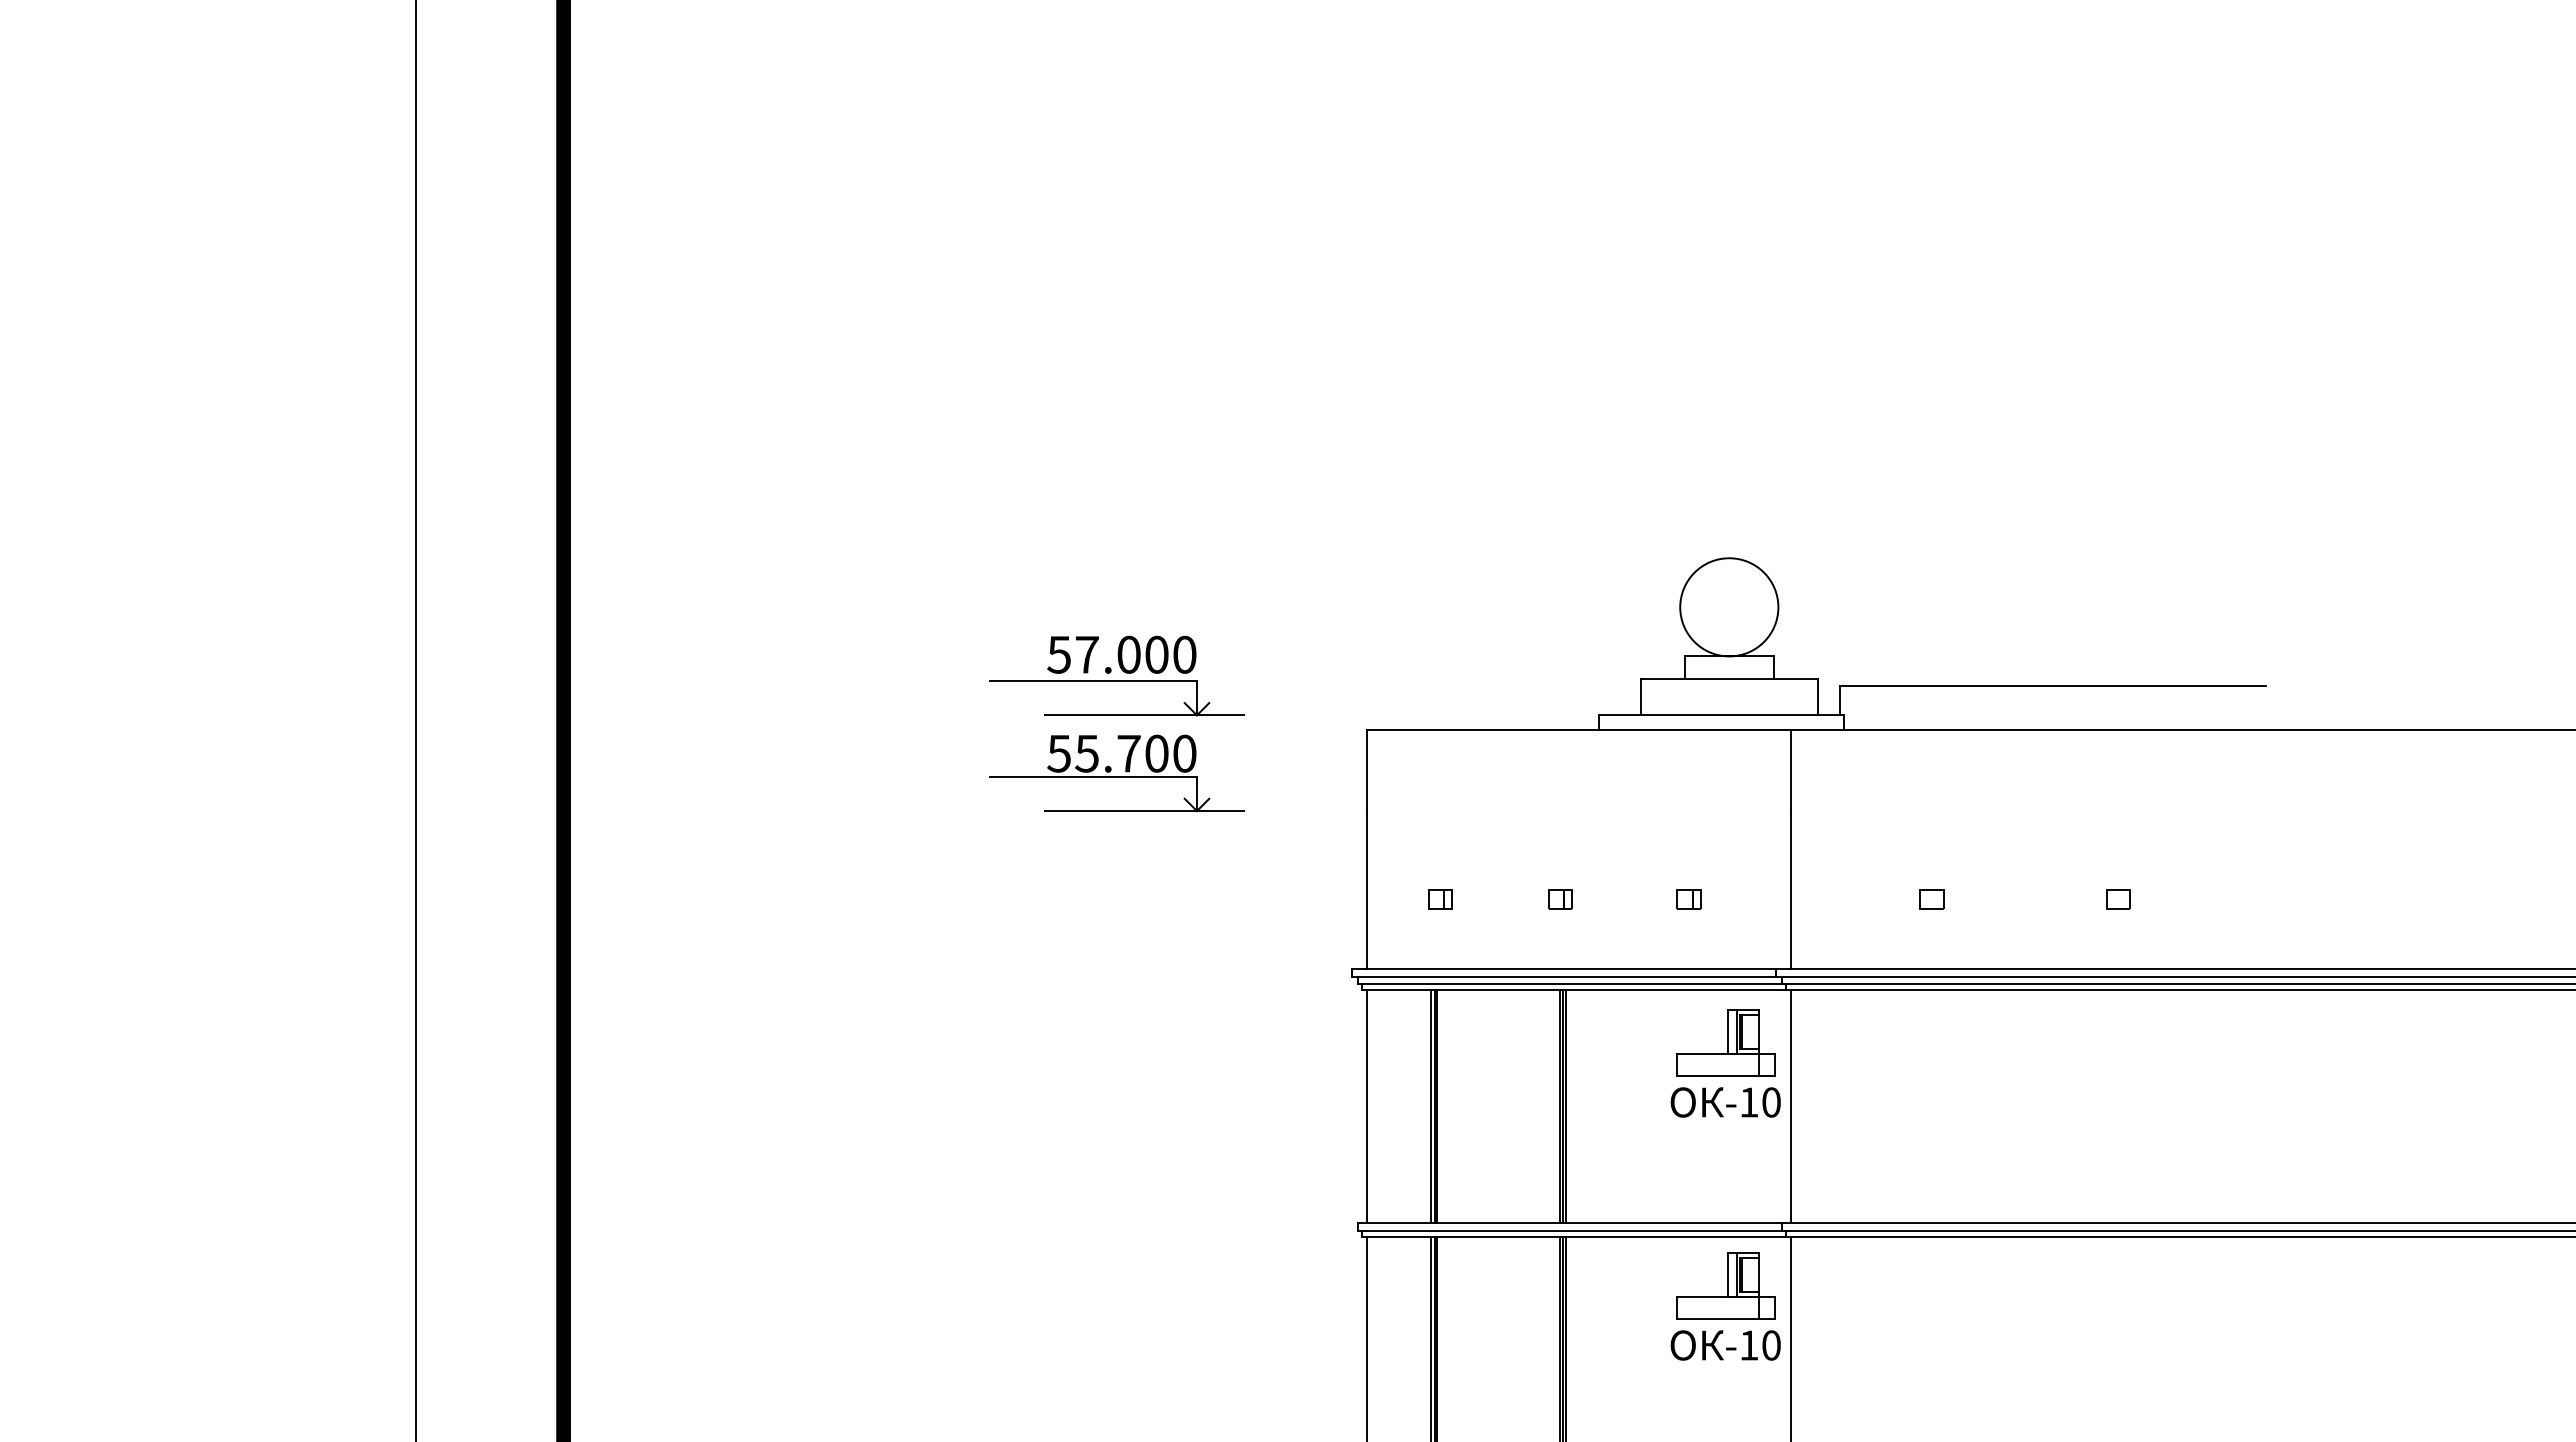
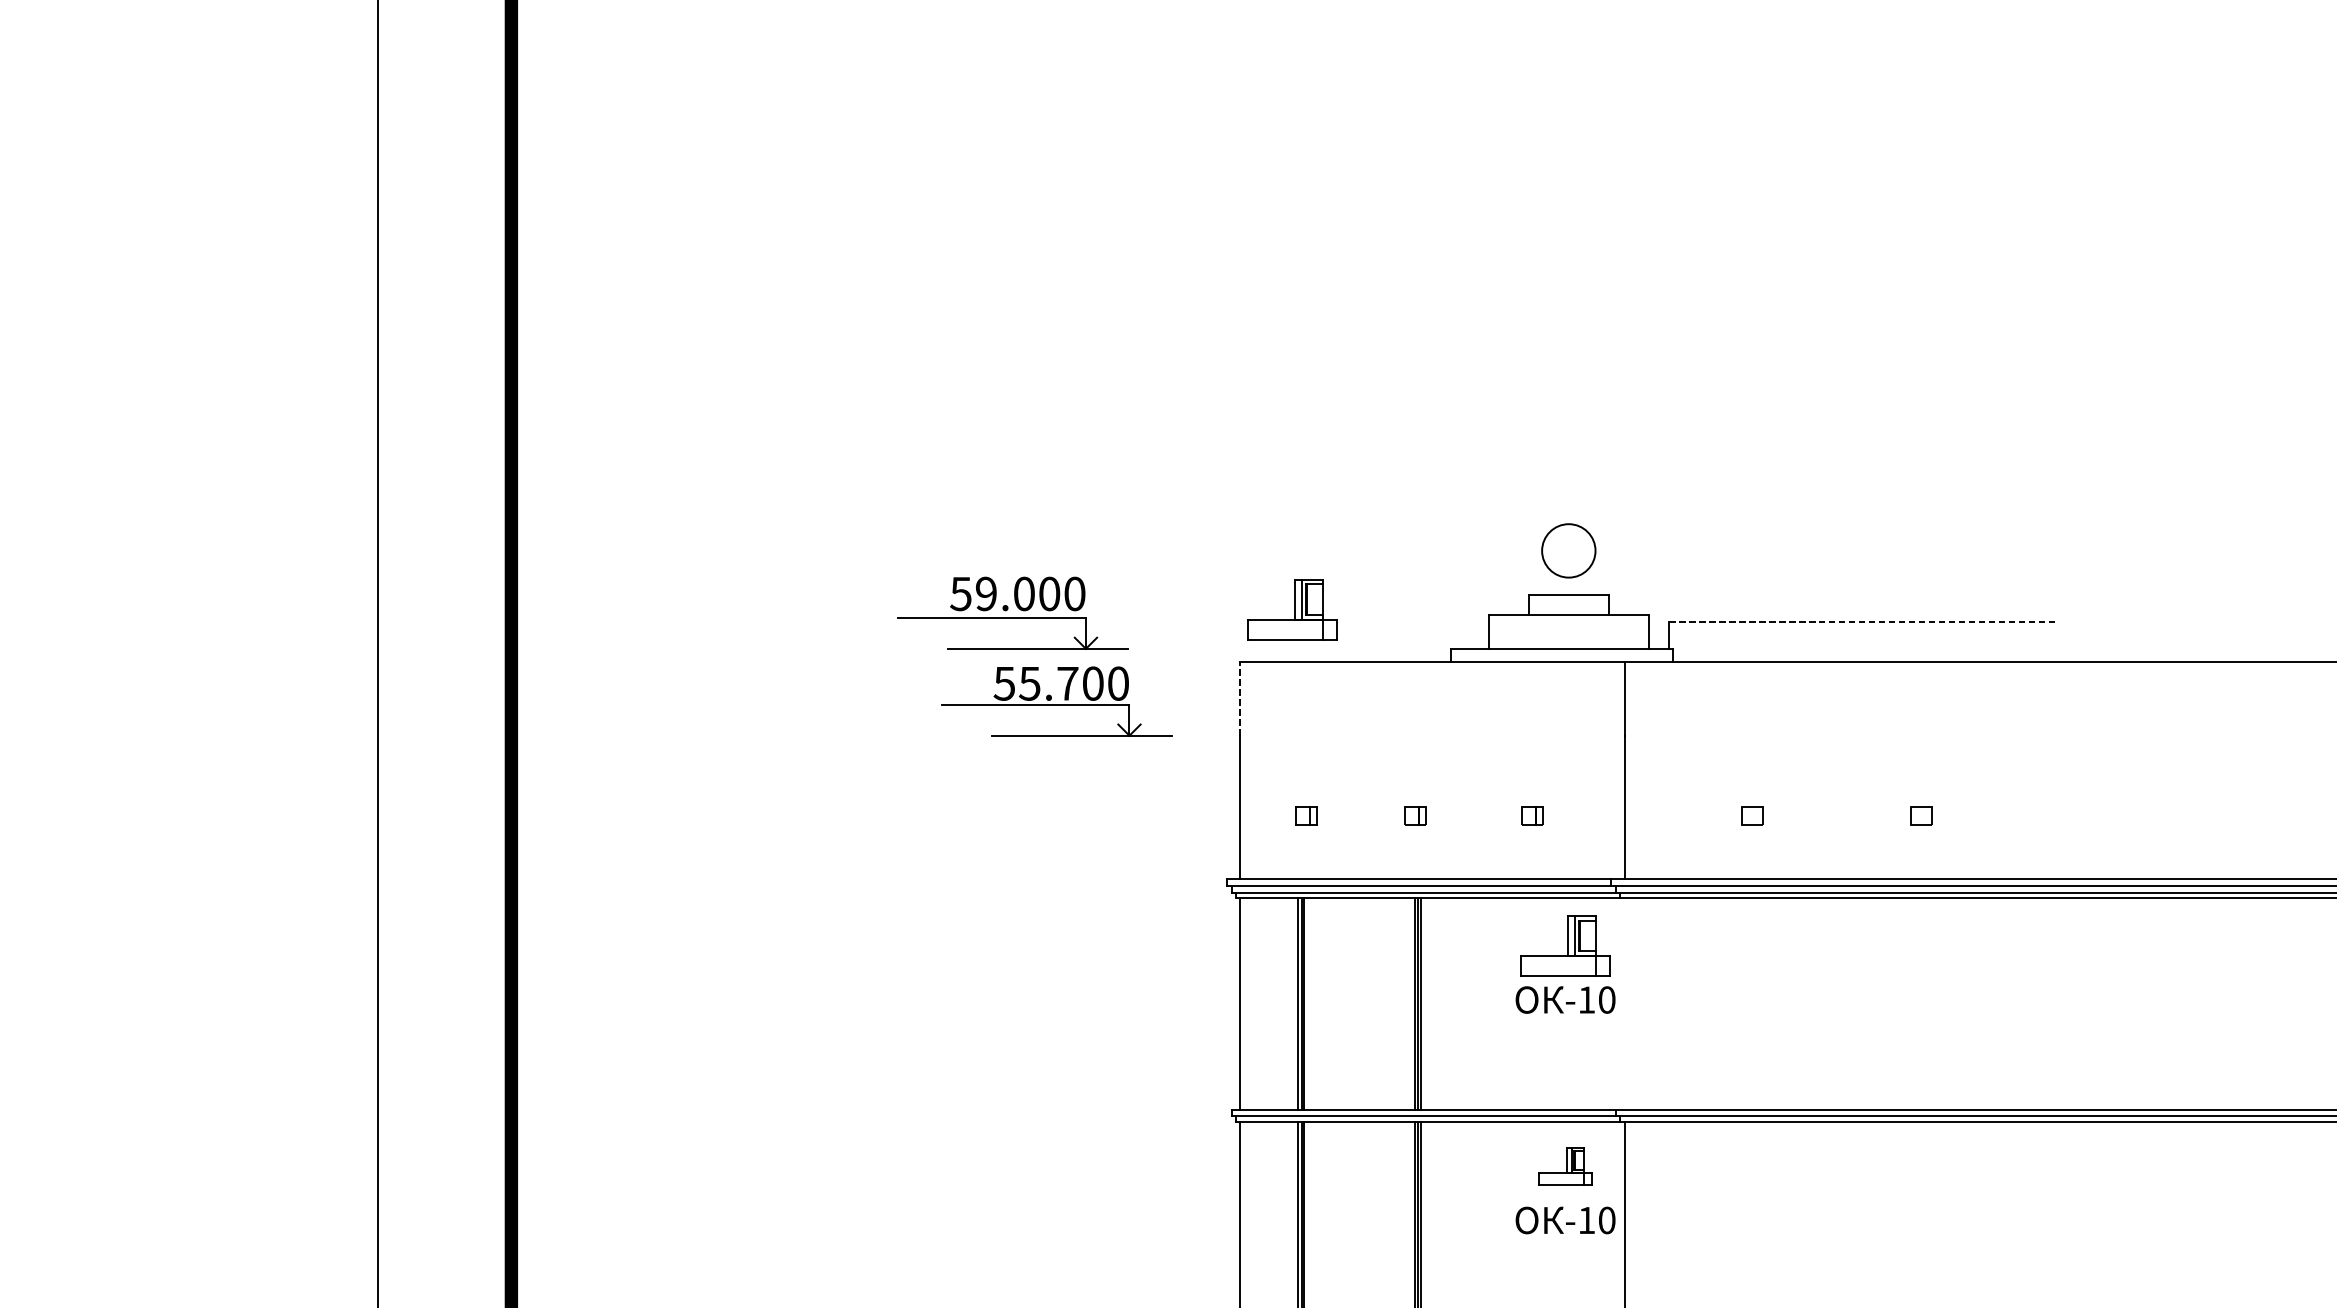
circle: (1729, 607) -> (1568, 551), size x0.6
text: (1086, 654) -> (985, 593), 57.000 -> 59.000
part: (1424, 671) -> (1292, 609), added
line: (2053, 685) -> (1862, 621), solid -> dashed
line: (1366, 770) -> (1239, 698), solid -> dashed
part: (1116, 773) -> (1056, 701), moved
line: (1790, 1106) -> (1624, 1003), removed
part: (1725, 1285) -> (1565, 1166), size x0.6

